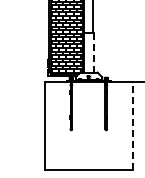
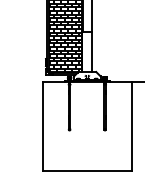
line: (93, 52) -> (92, 51), dashed -> solid
line: (132, 126) -> (131, 126), dashed -> solid

